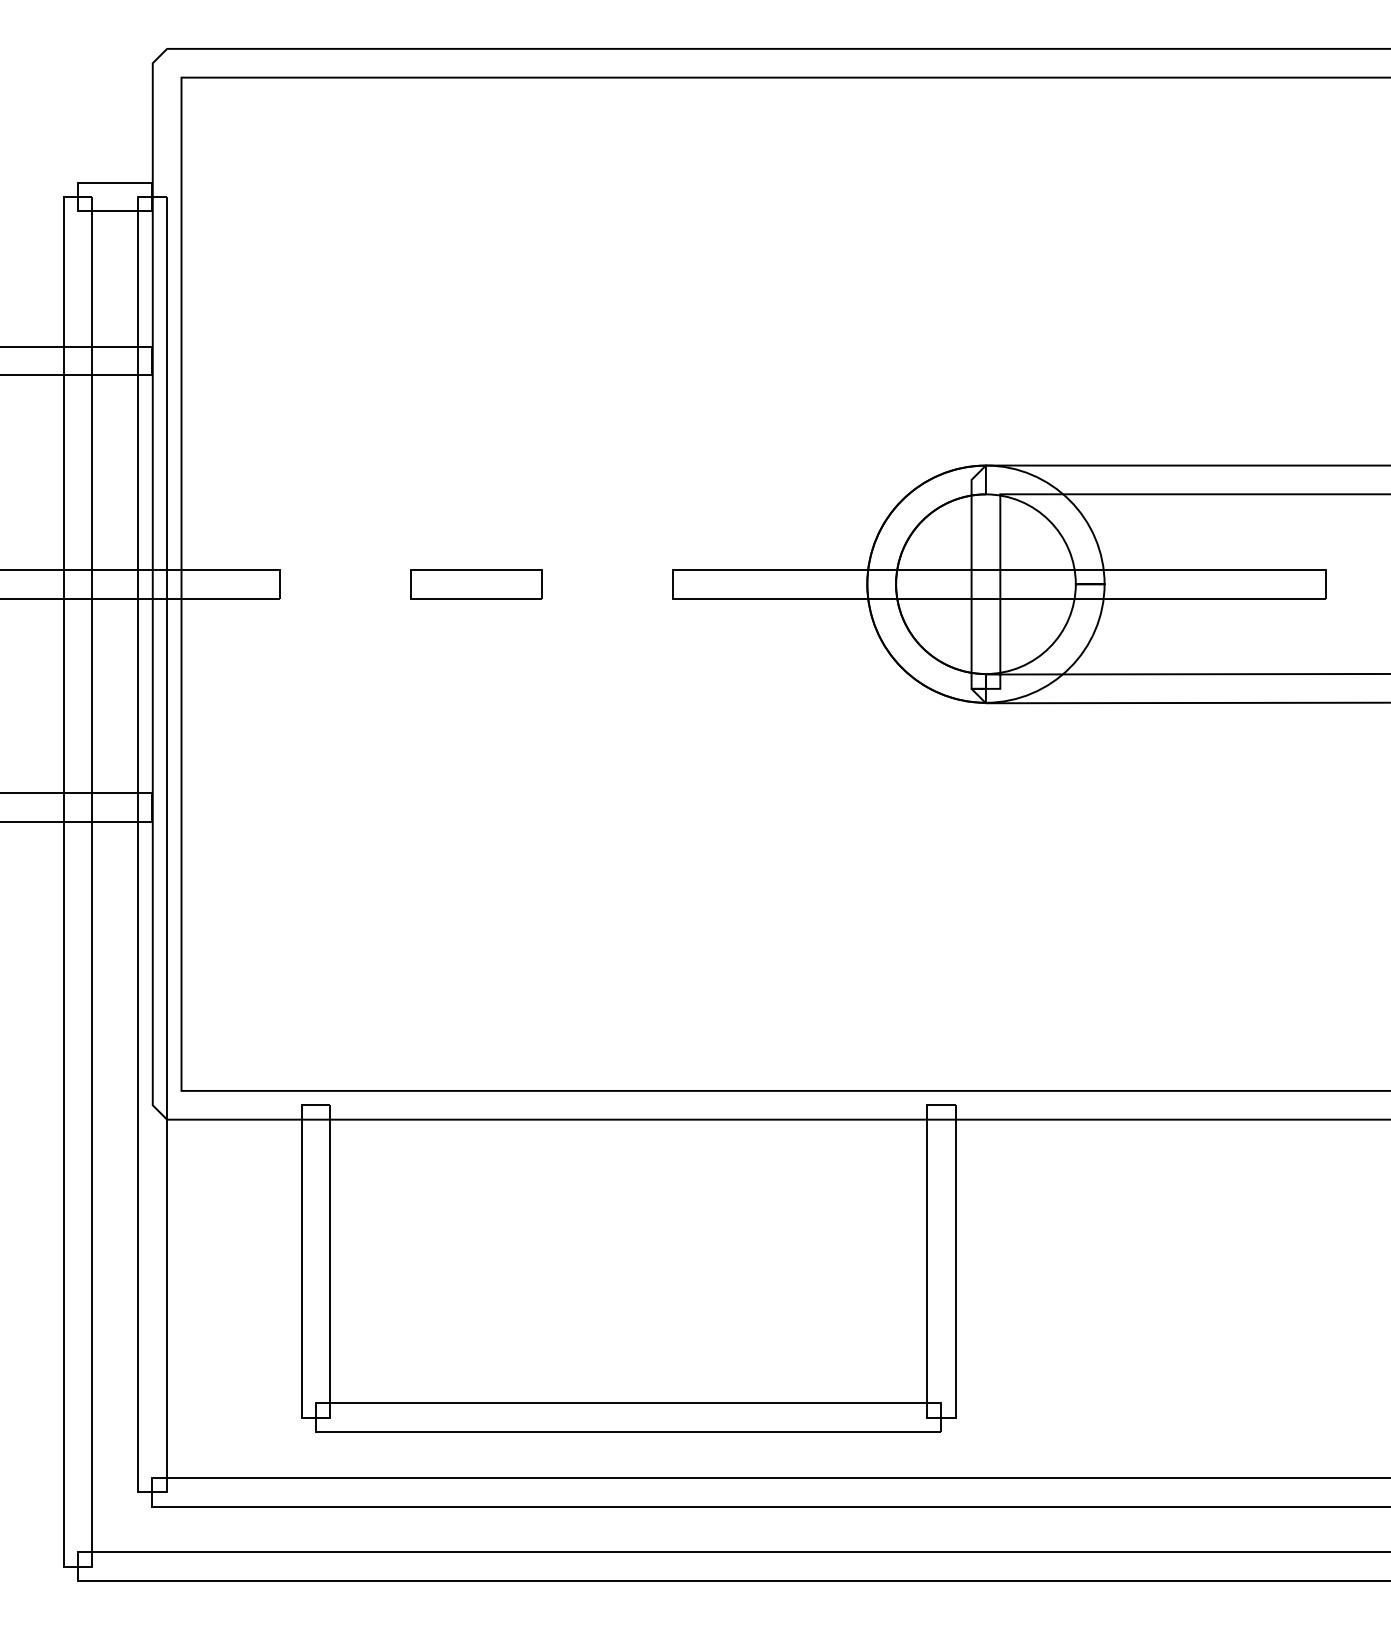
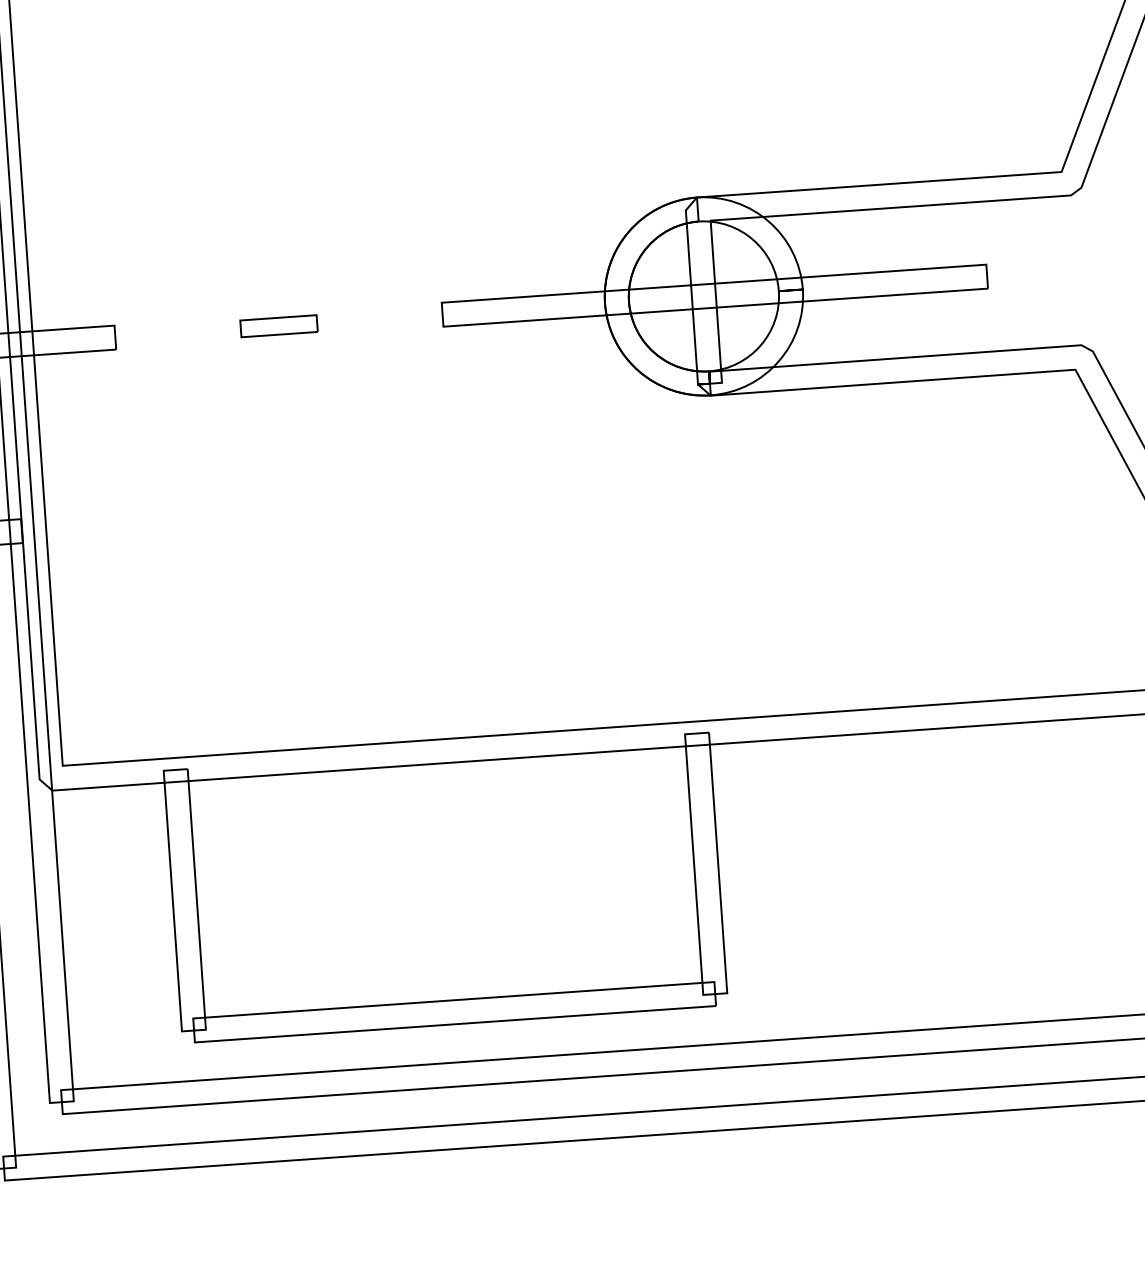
part: (476, 584) -> (279, 326), size x0.7

